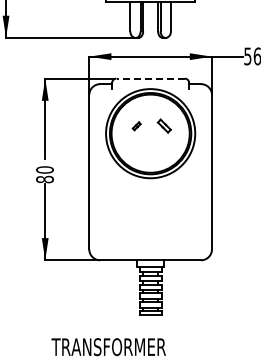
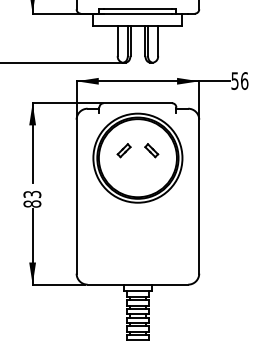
line: (150, 78) -> (137, 103), dashed -> solid
part: (136, 125) -> (123, 150), size x1.67
text: (45, 170) -> (32, 194), 80 -> 83

